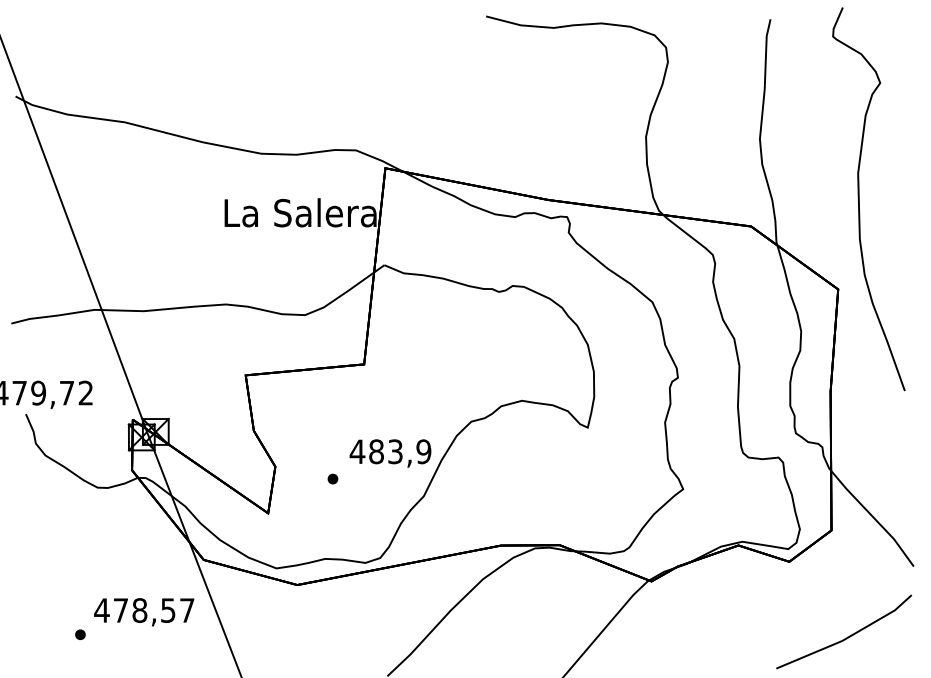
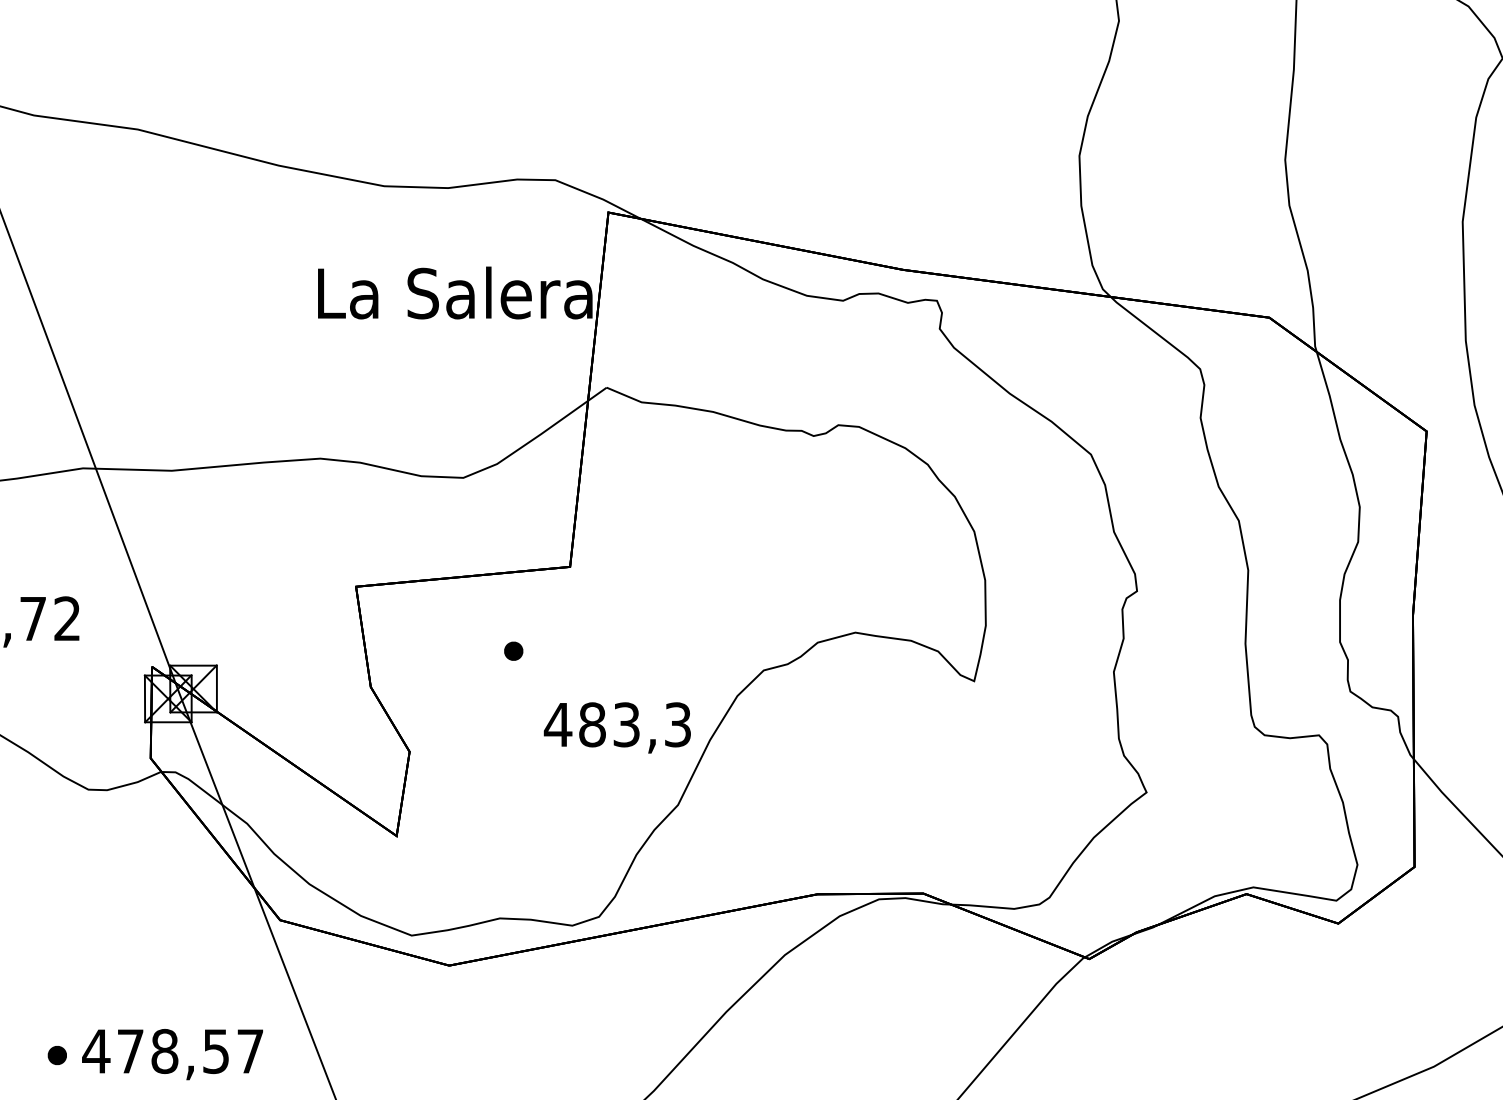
text: (423, 451) -> (677, 724), 483,9 -> 483,3
part: (332, 478) -> (512, 650), moved
text: (144, 612) -> (173, 1054), moved

